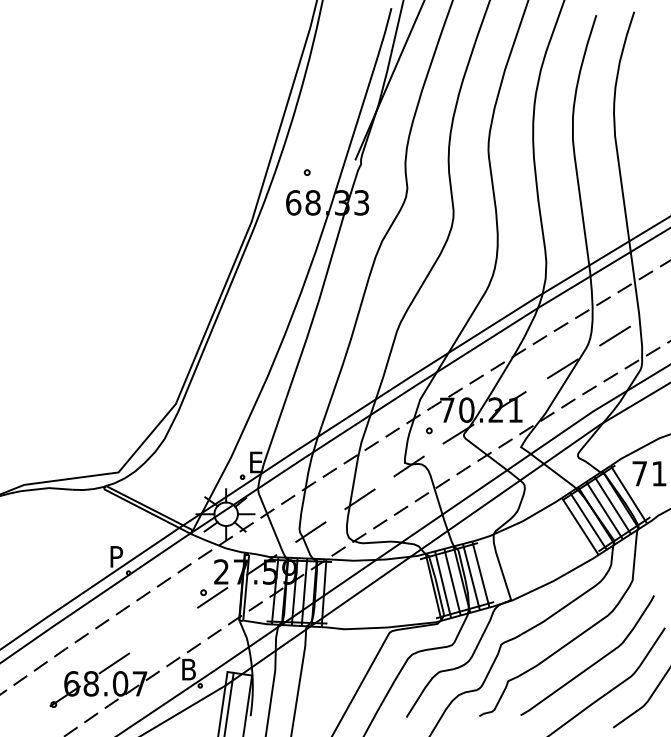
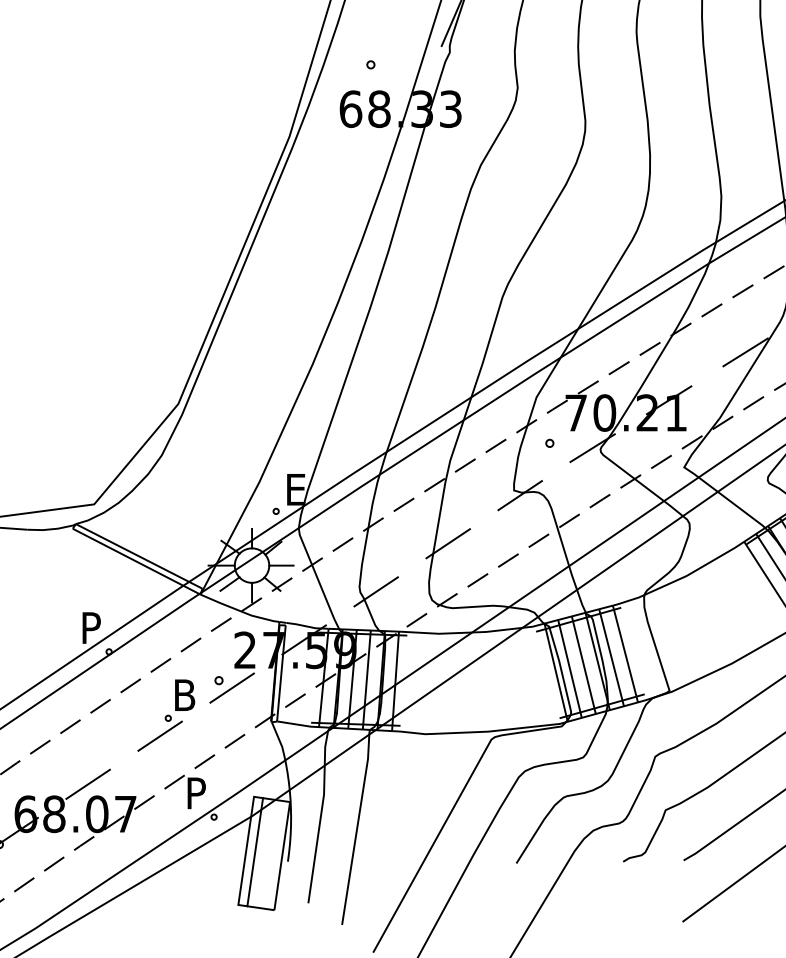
part: (167, 616) -> (166, 715), added
text: (189, 669) -> (198, 793), B -> P

